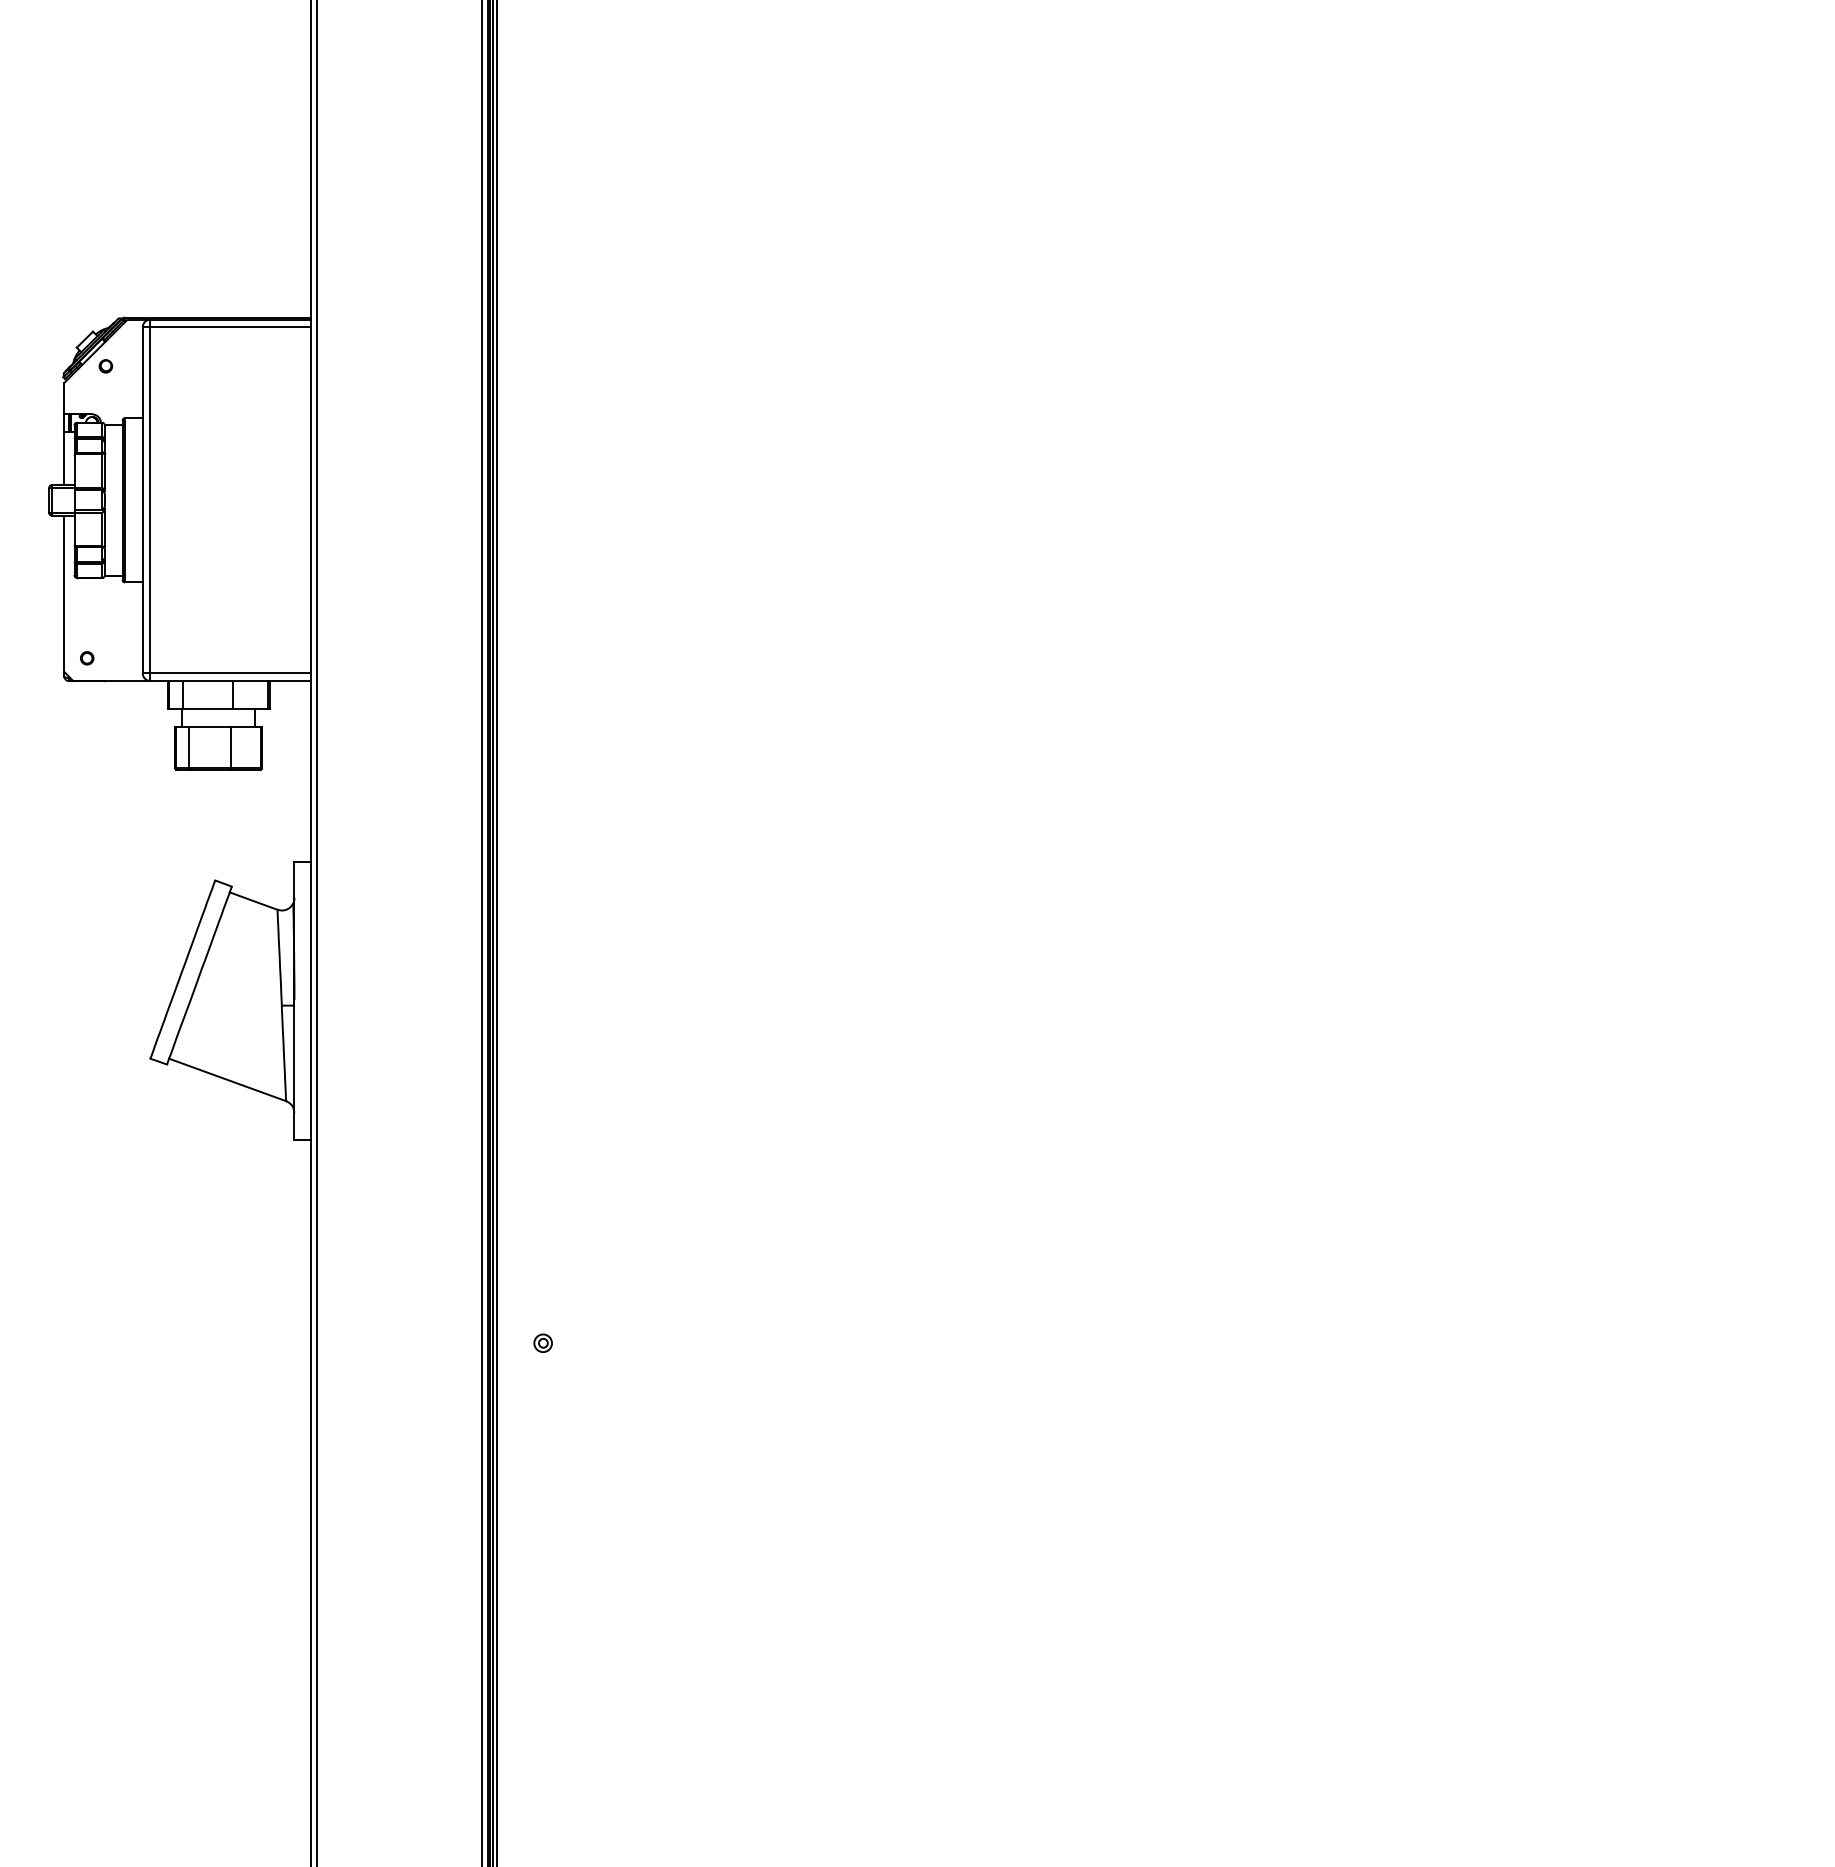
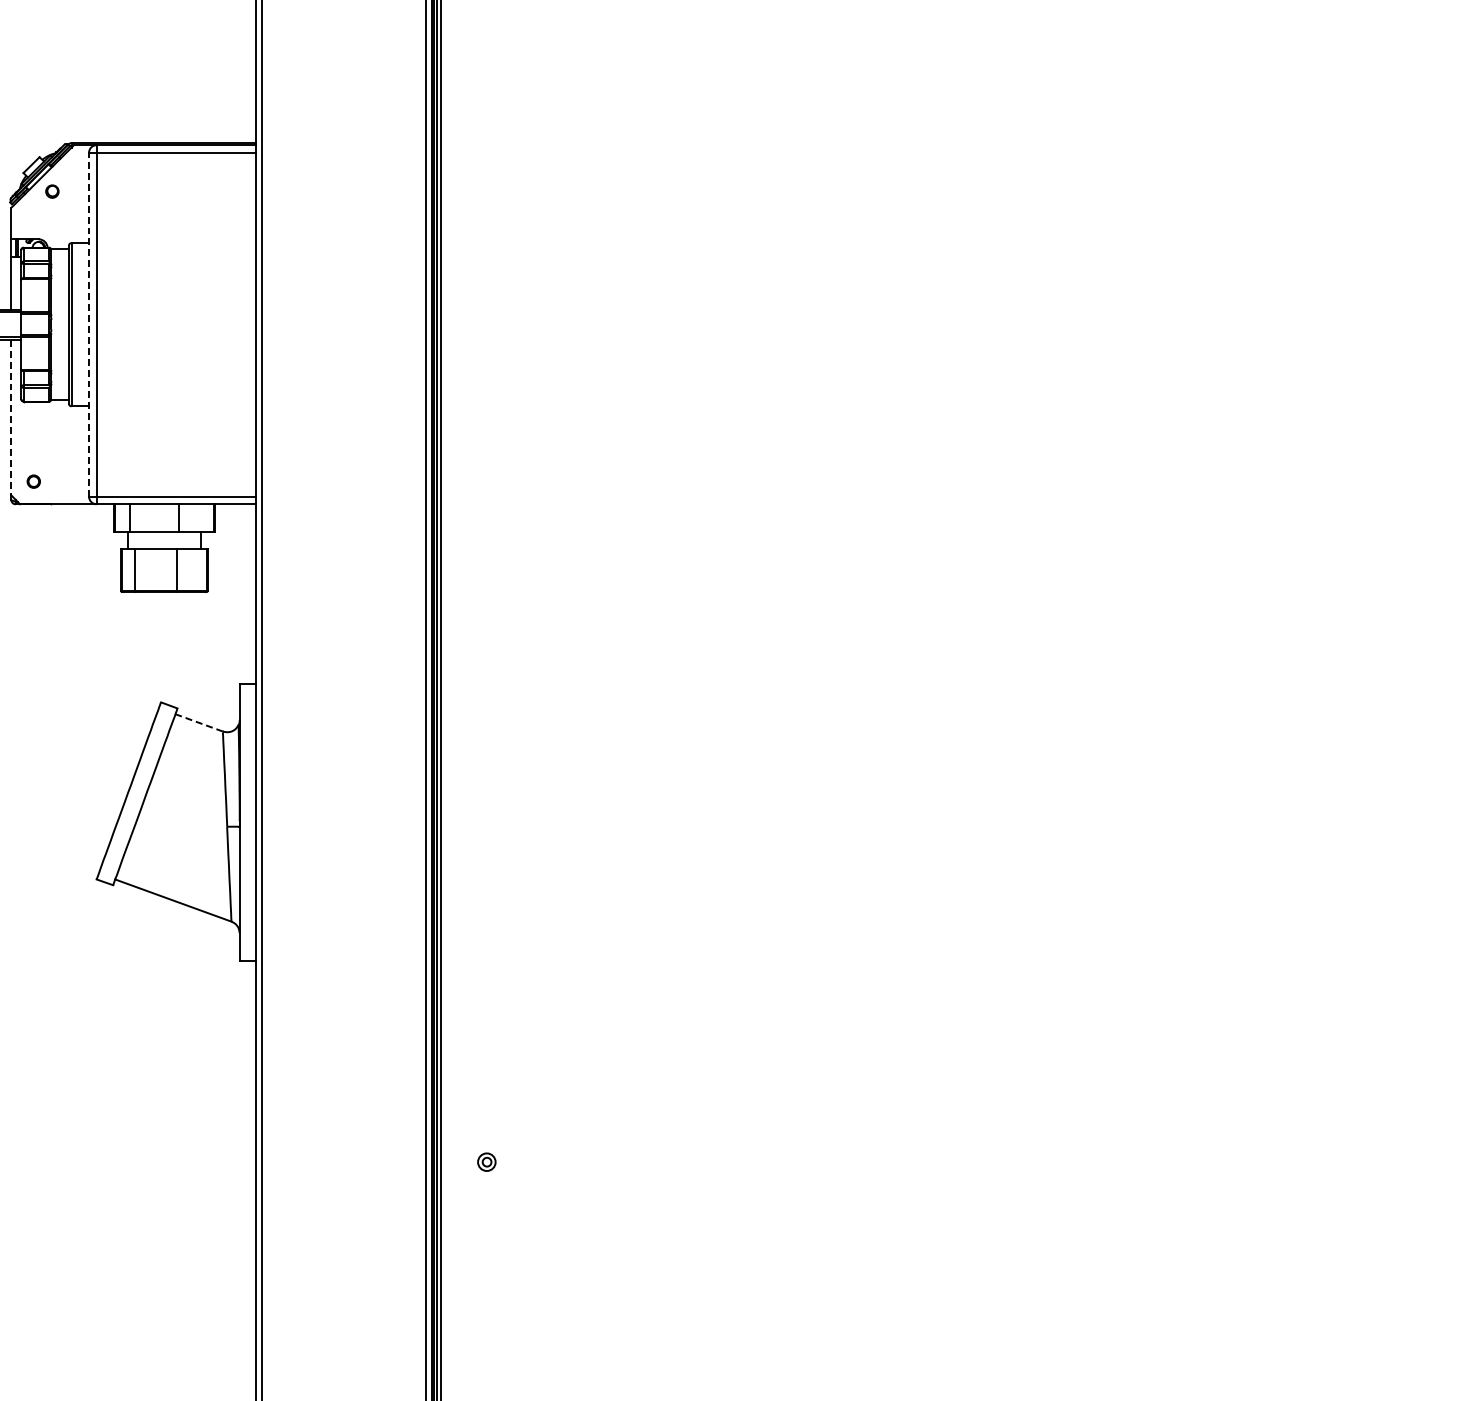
line: (142, 499) -> (88, 323), solid -> dashed
line: (64, 594) -> (11, 418), solid -> dashed
line: (253, 900) -> (199, 722), solid -> dashed

